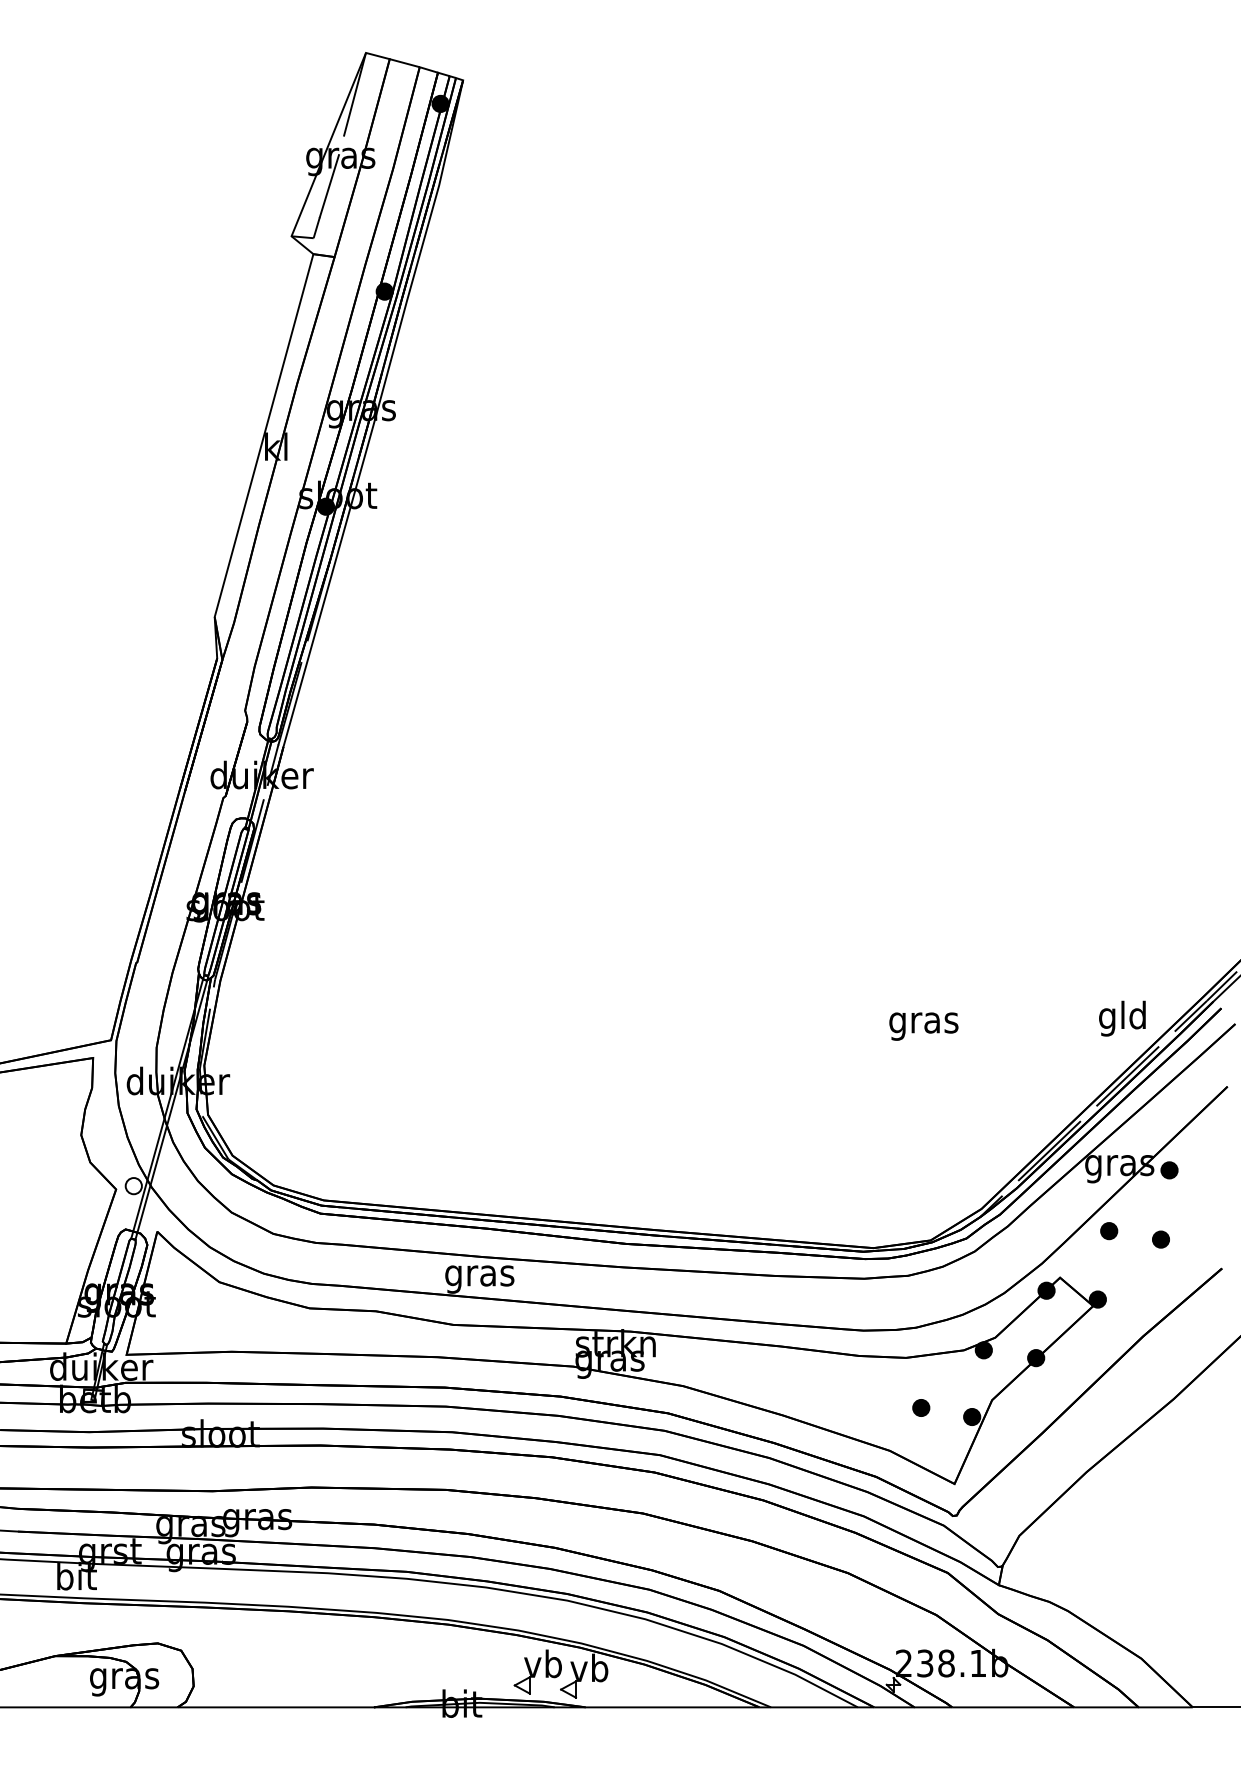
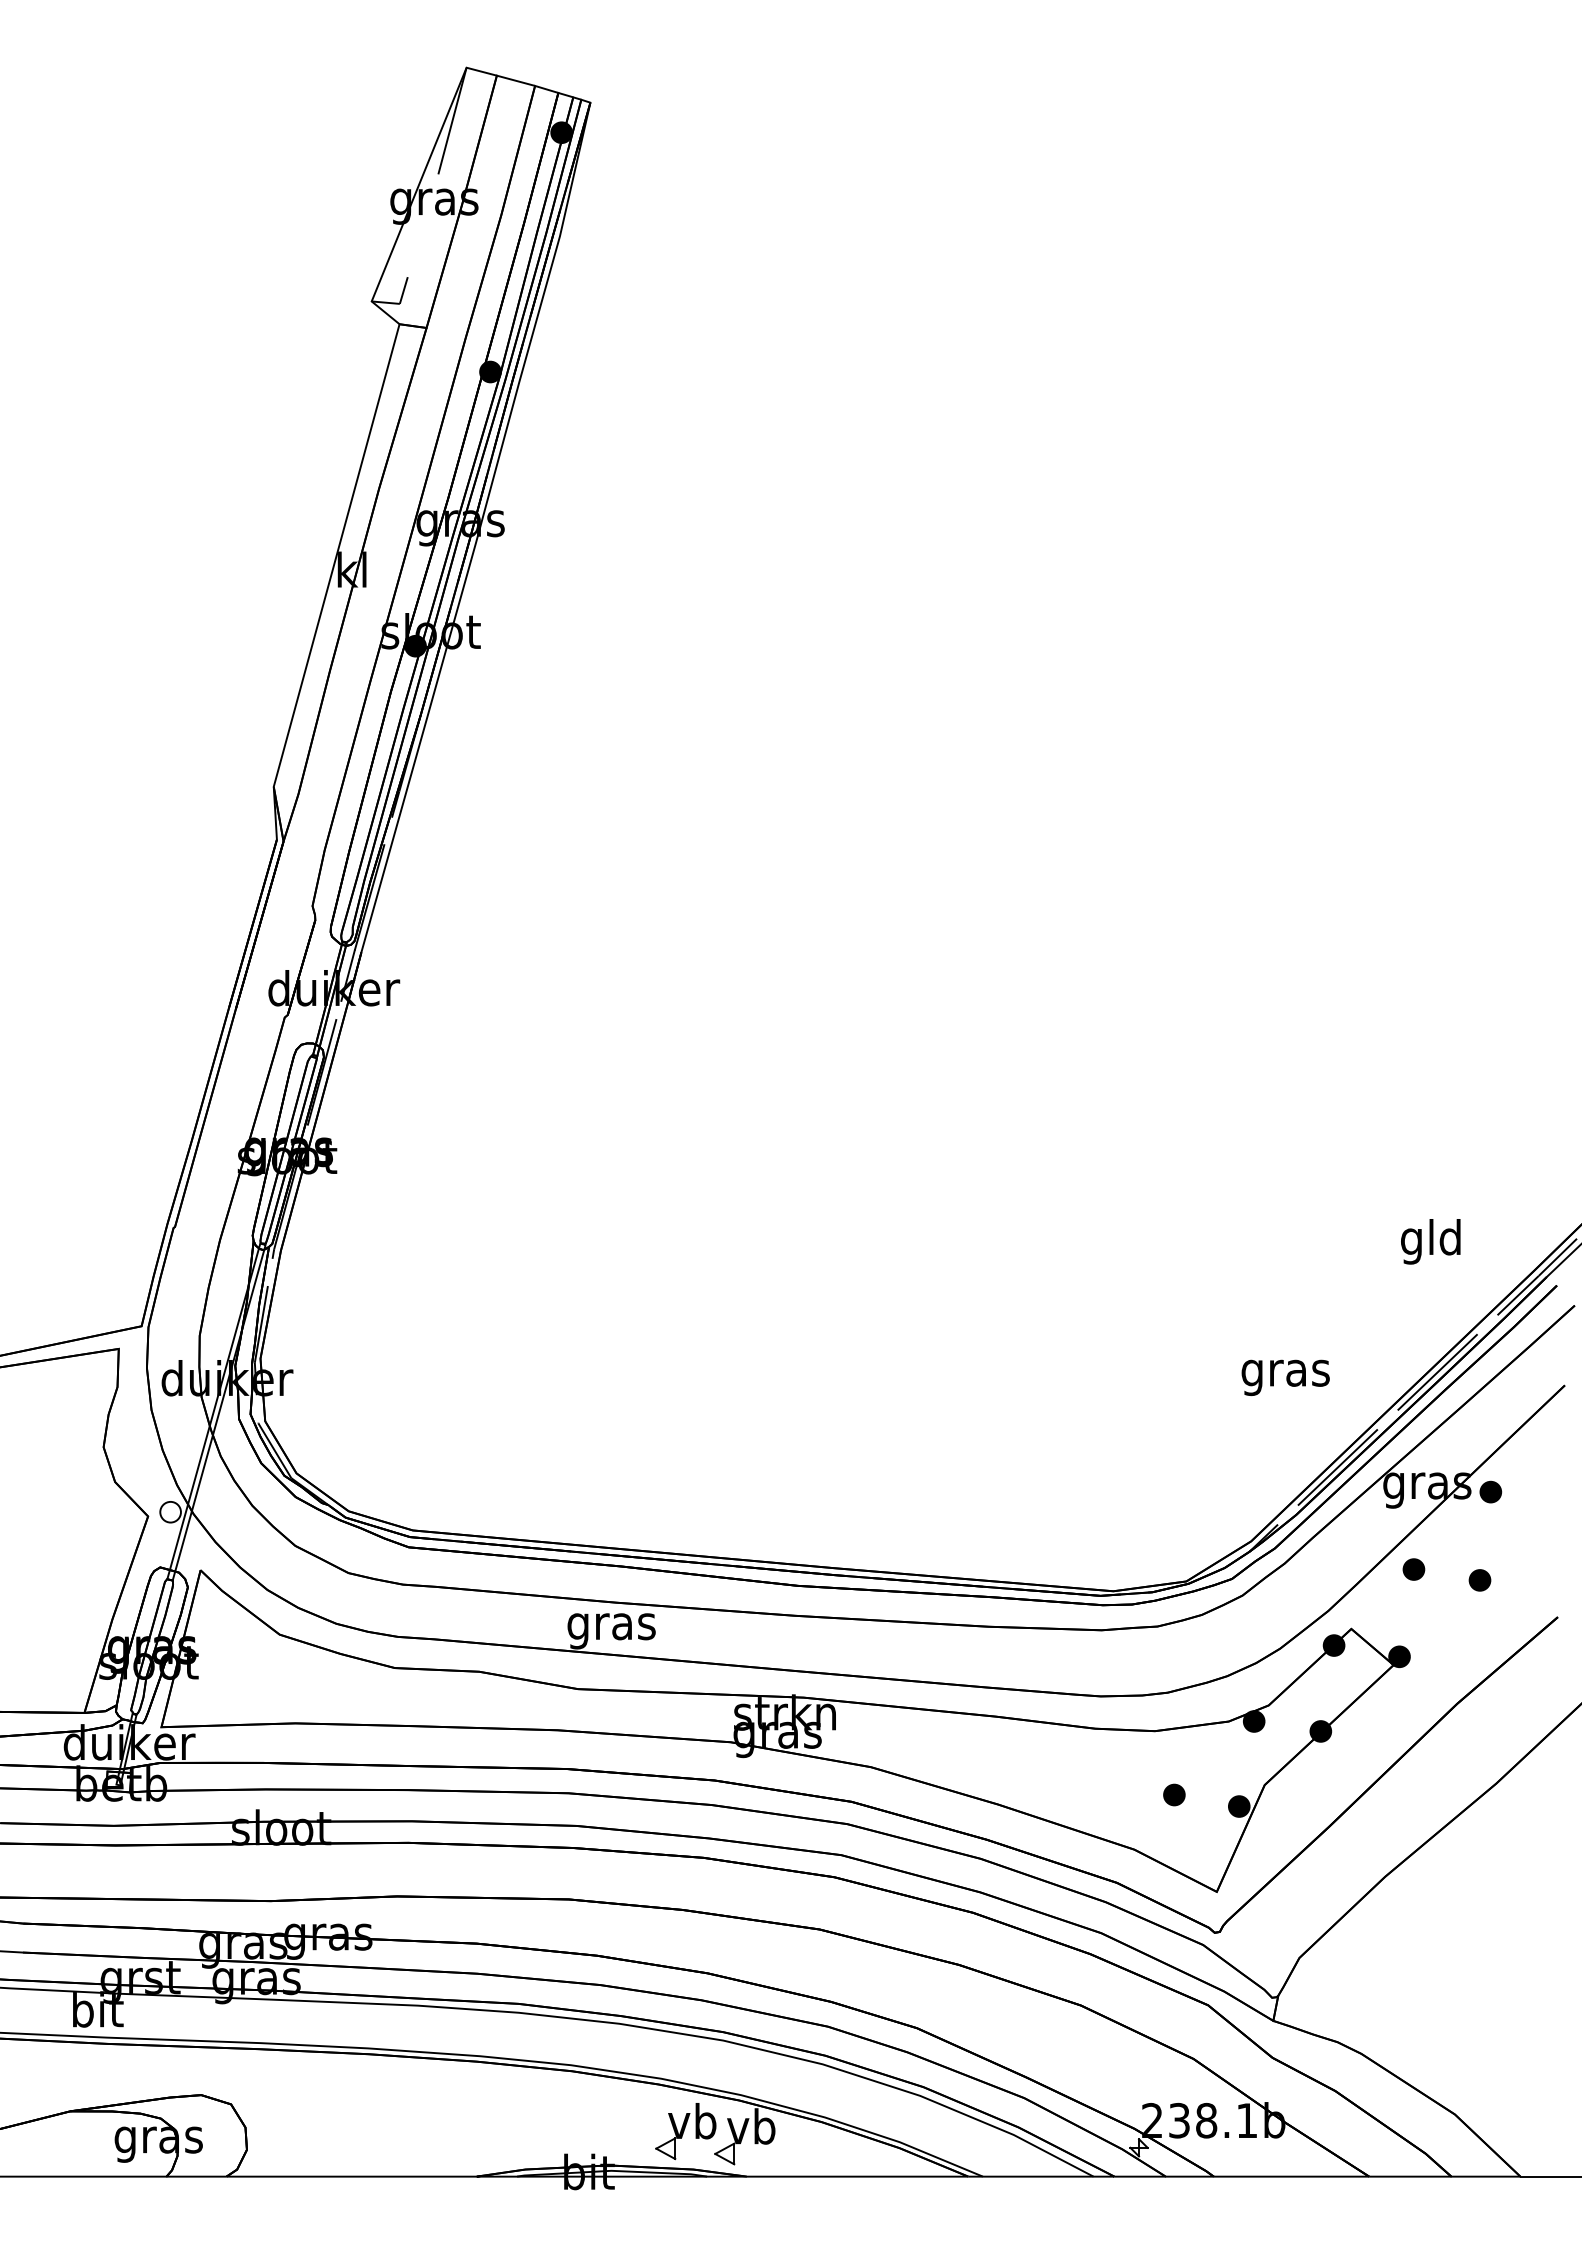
line: (329, 186) -> (419, 237), removed
text: (1122, 1018) -> (1430, 1241), moved
text: (923, 1026) -> (1285, 1377), moved

